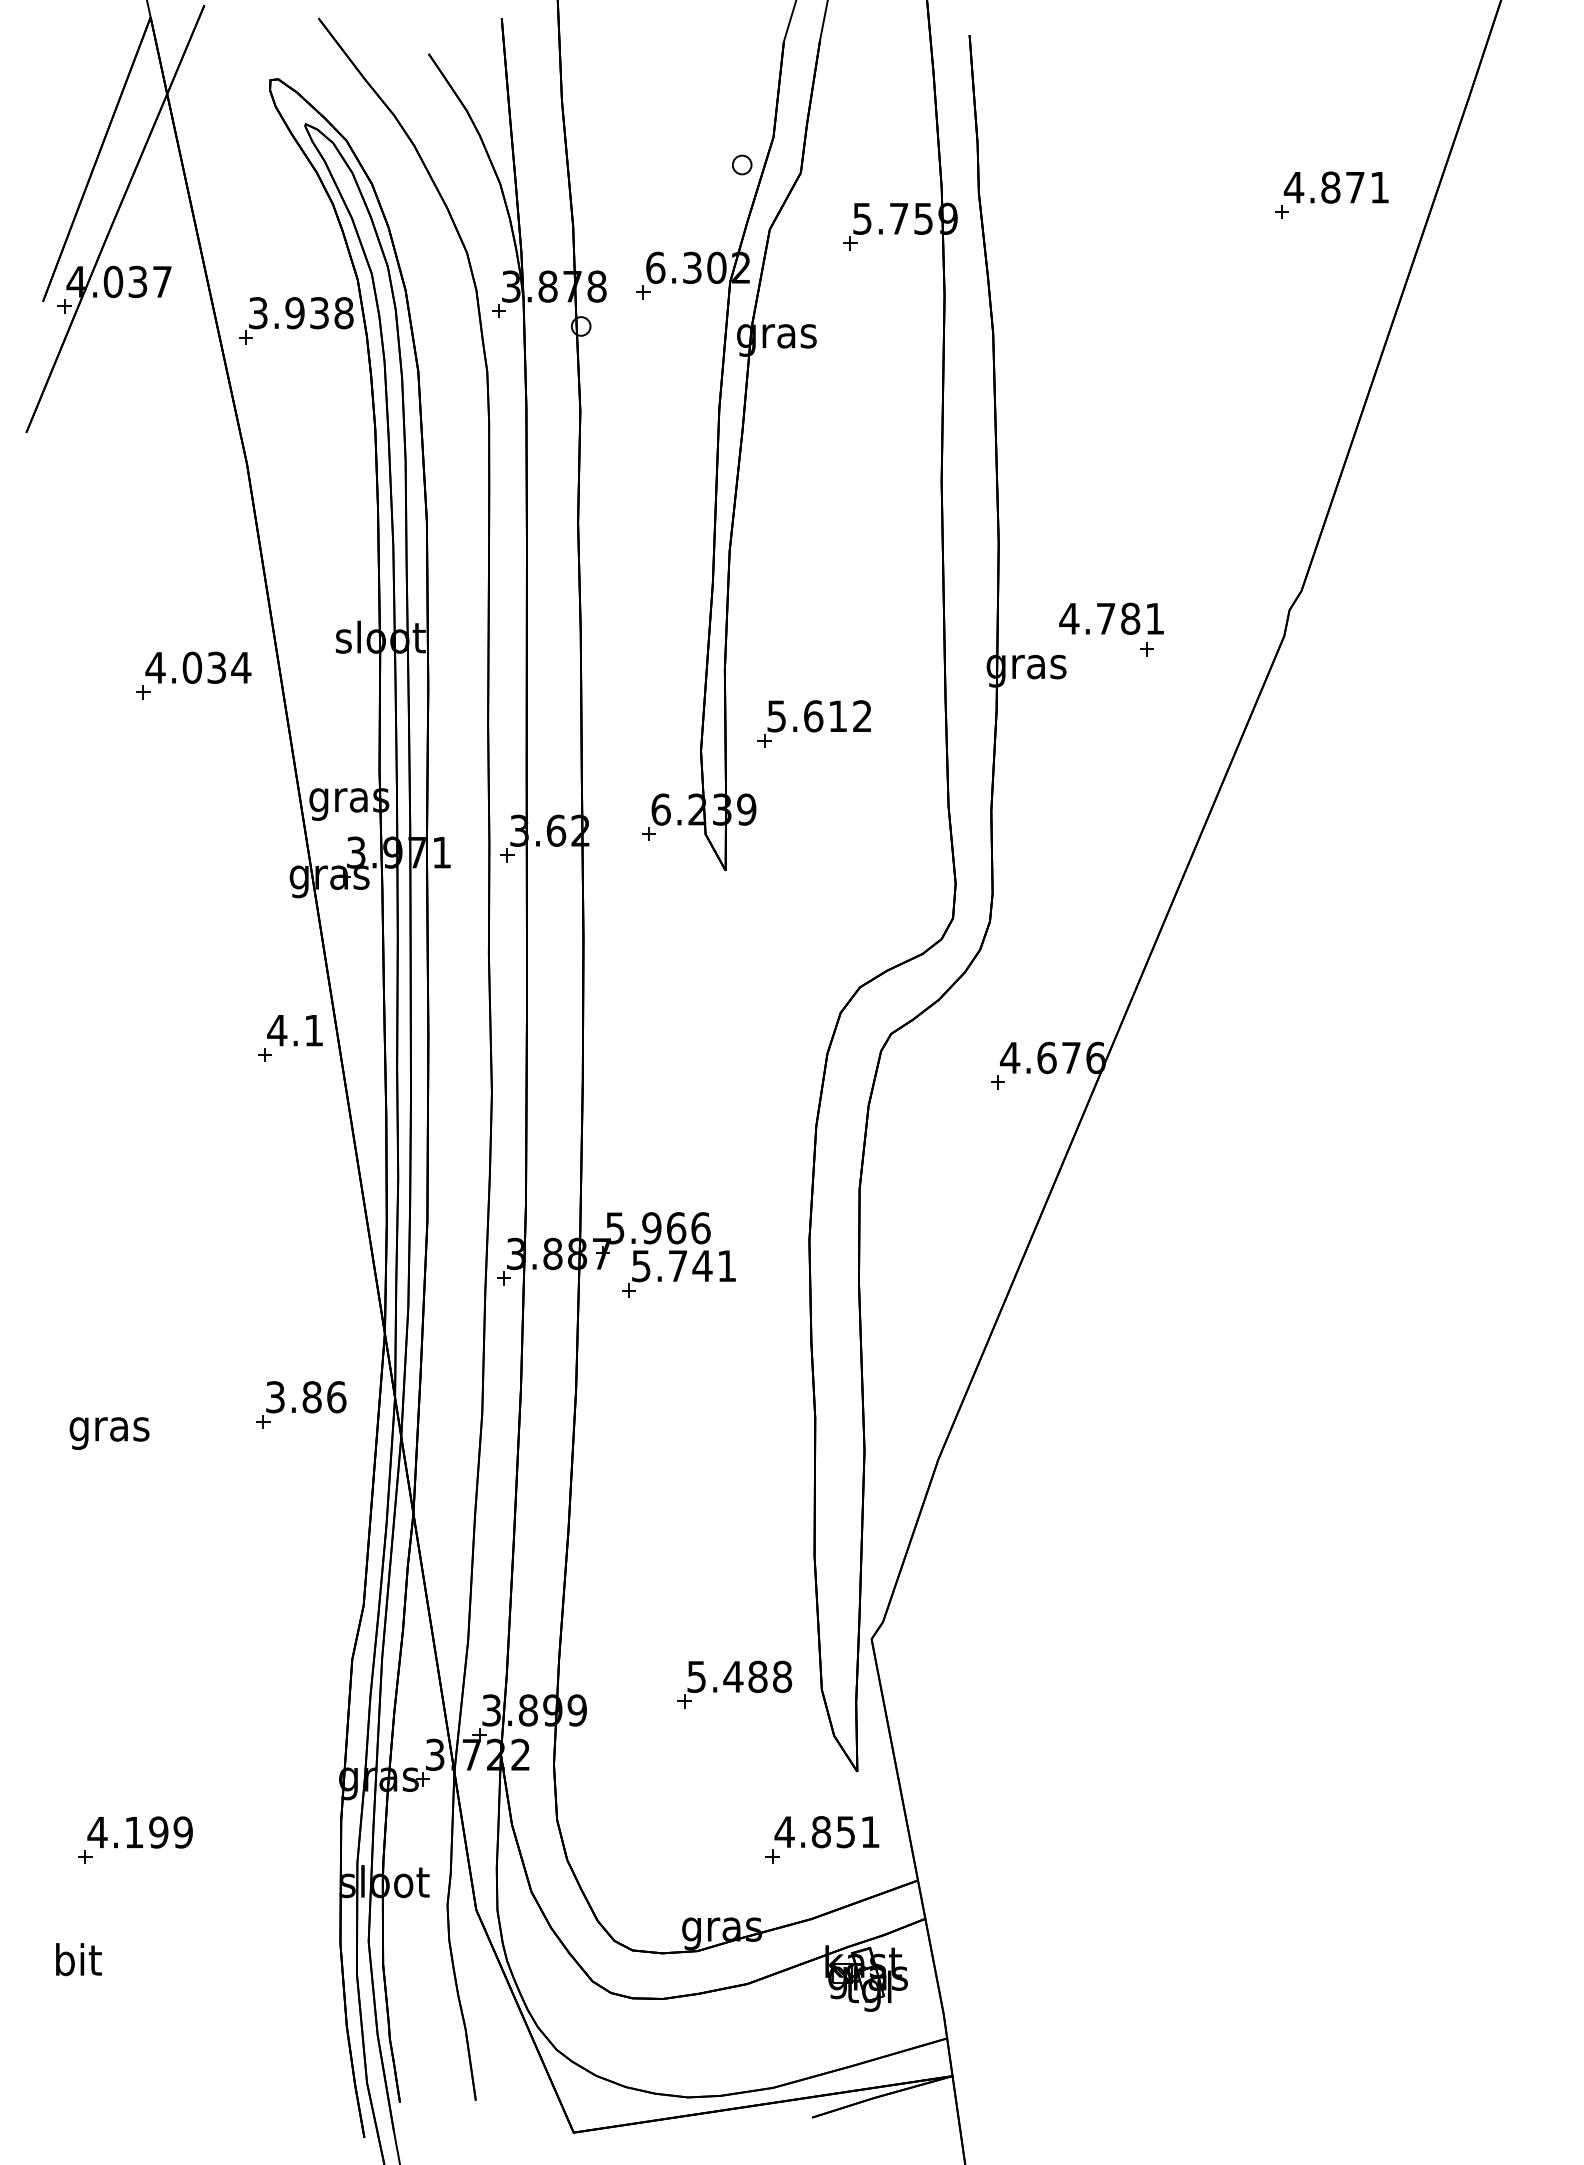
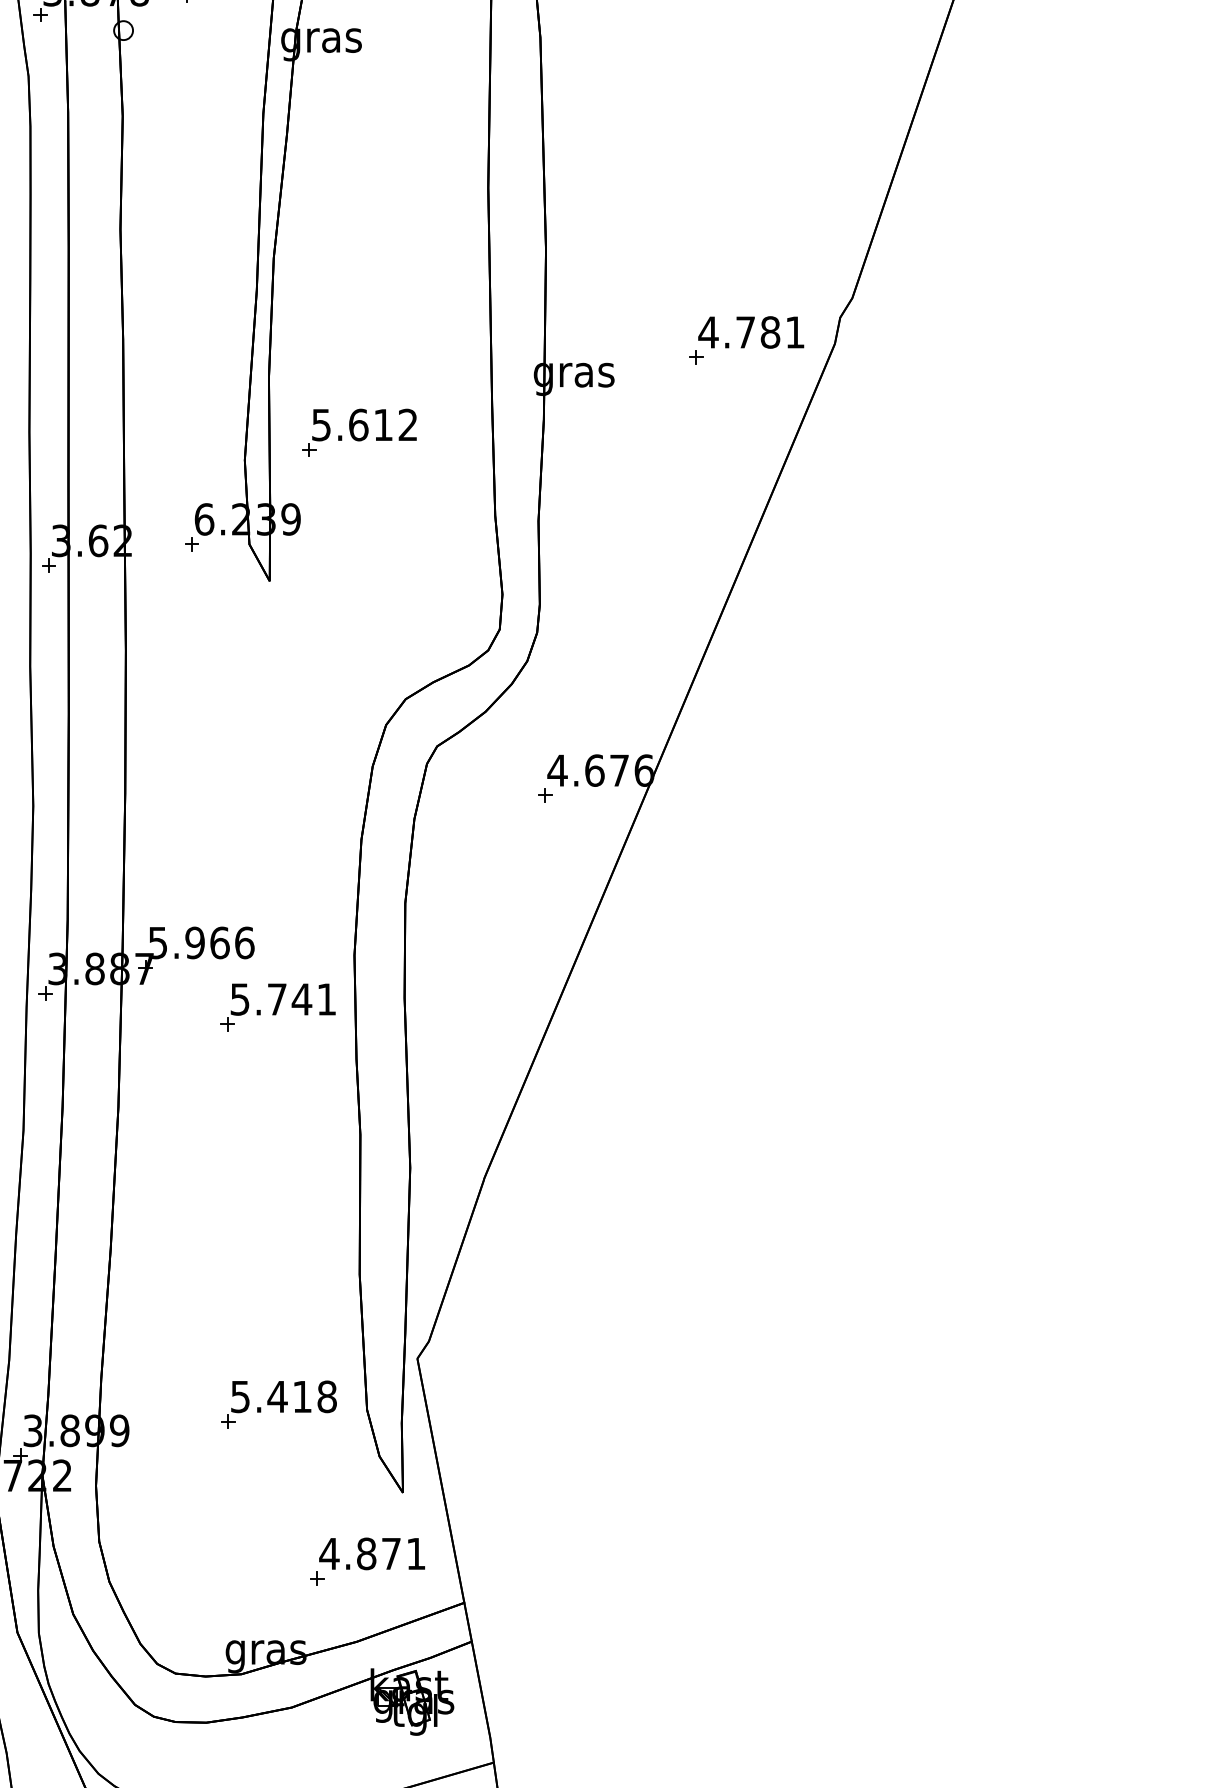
text: (1111, 618) -> (751, 332), moved
part: (678, 1273) -> (277, 1006), moved
text: (757, 1676) -> (301, 1396), 5.488 -> 5.418
text: (845, 1832) -> (390, 1554), 4.851 -> 4.871

